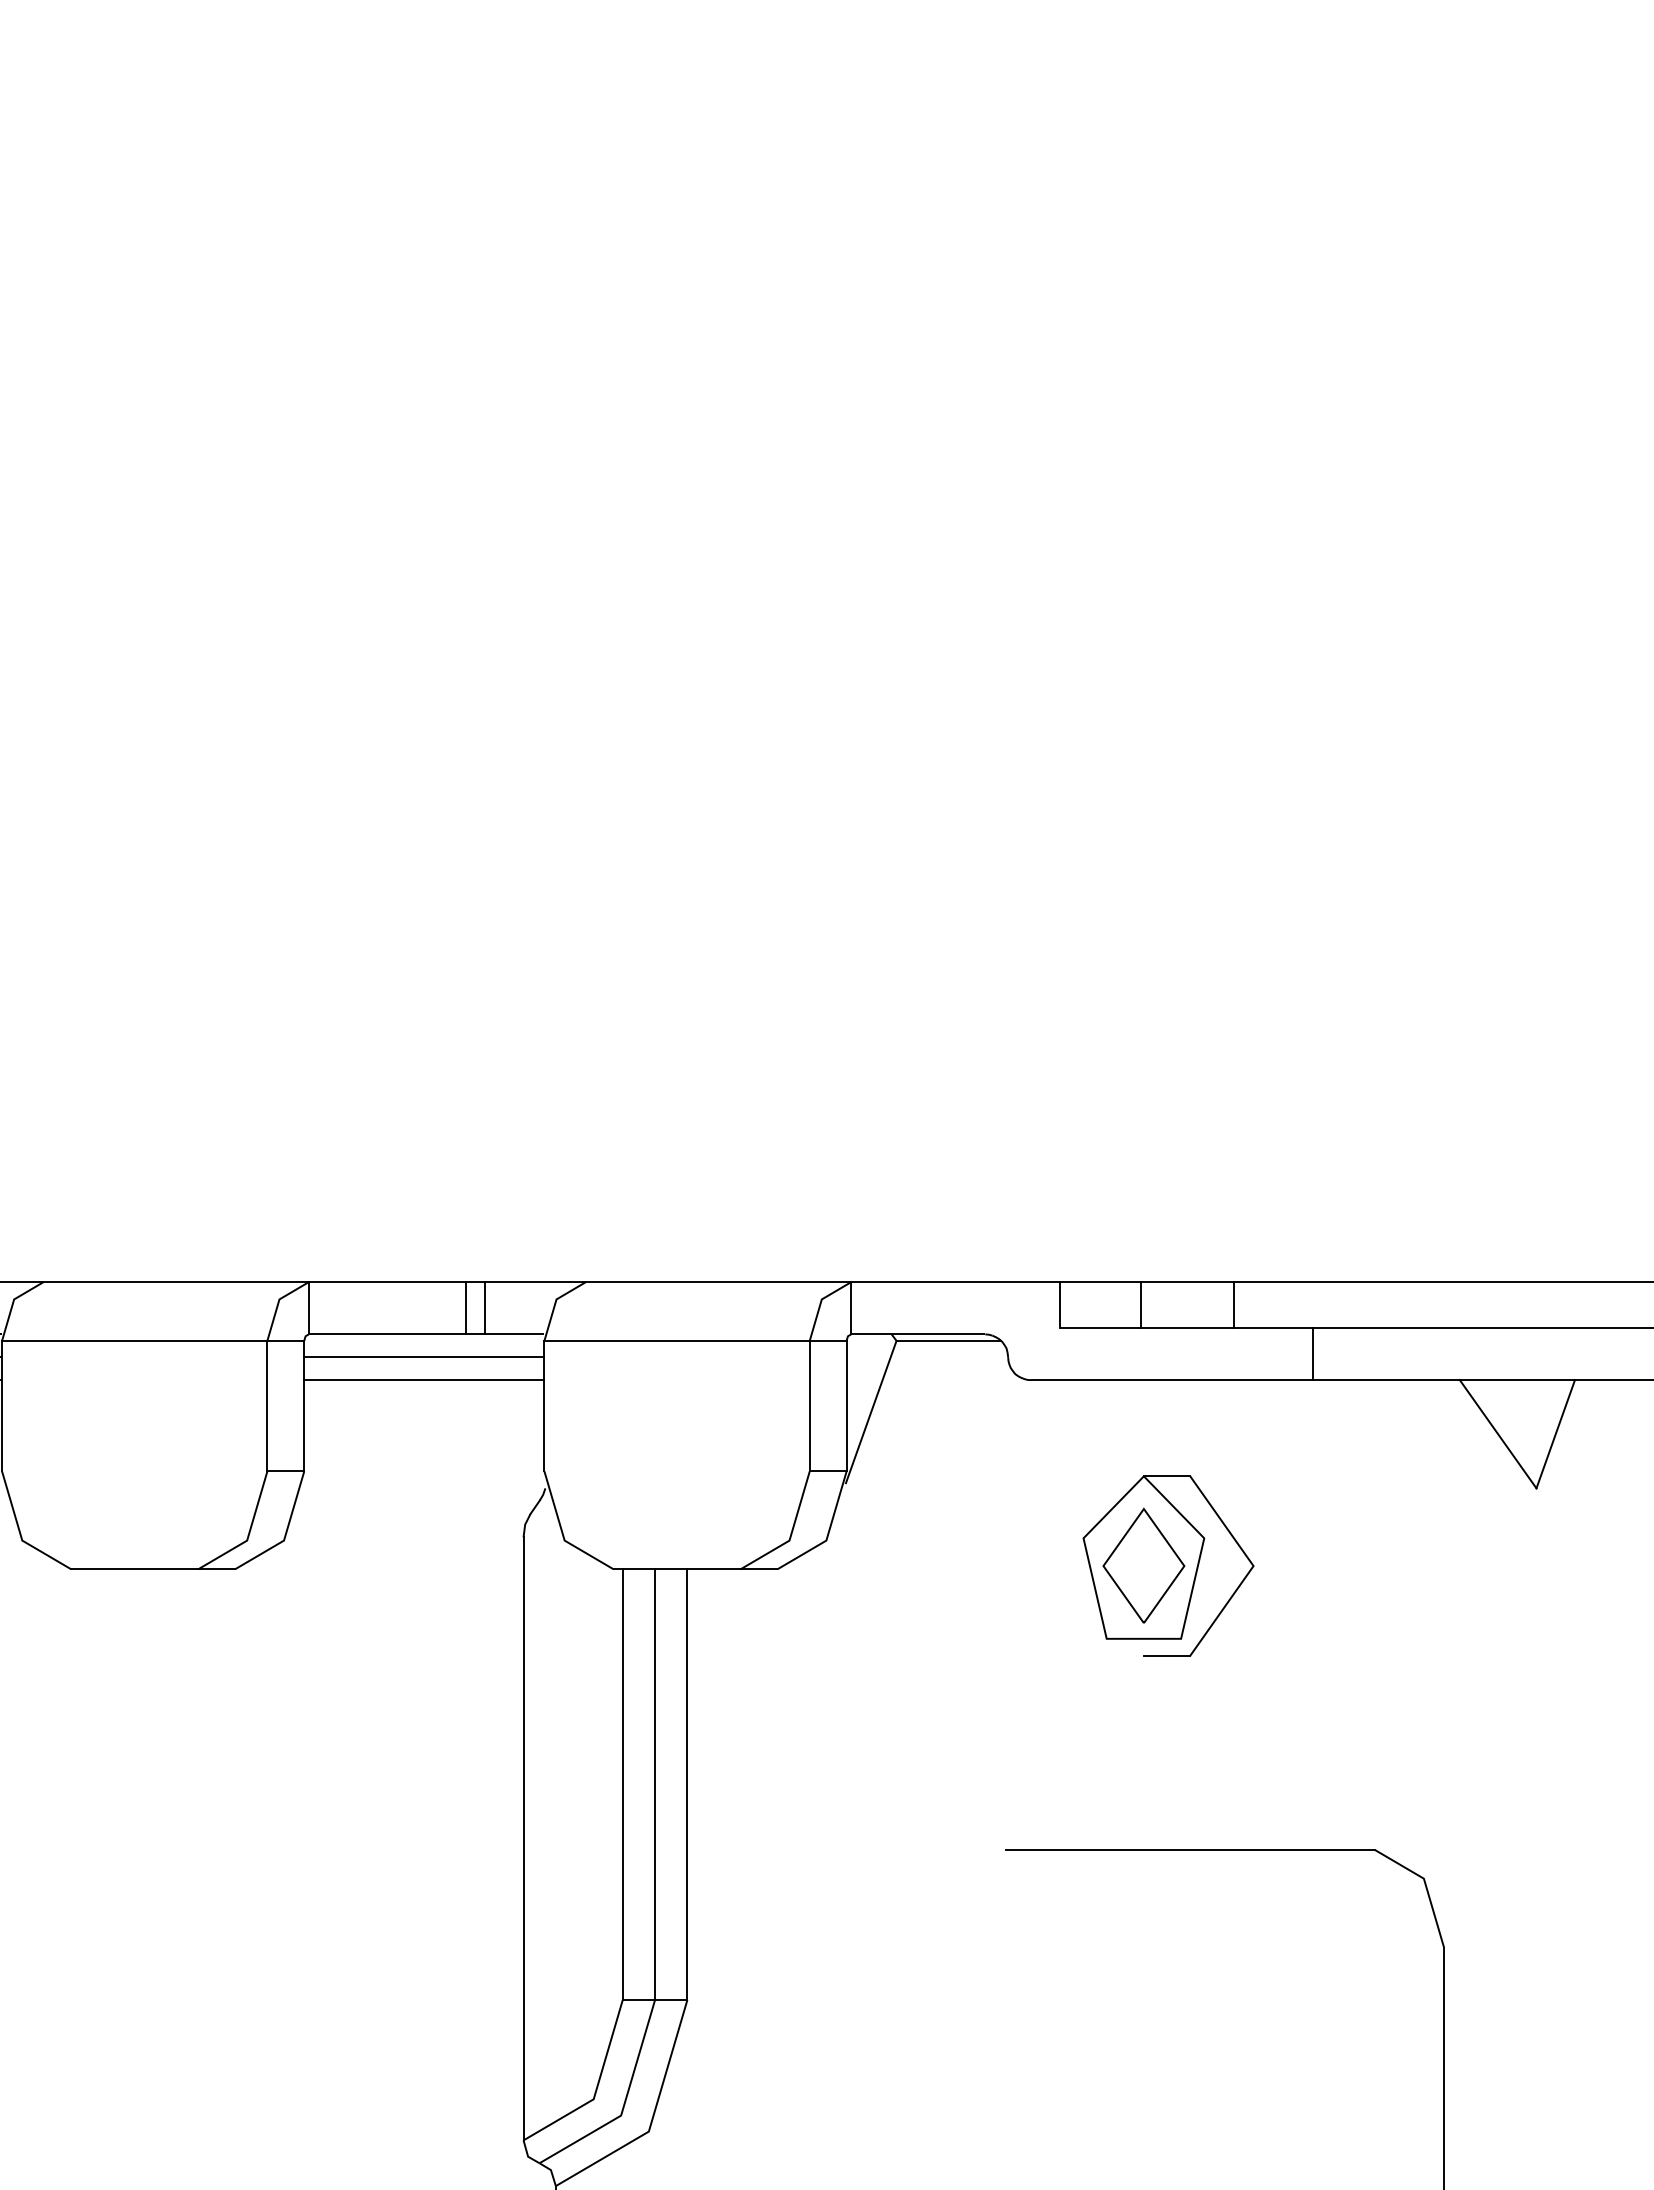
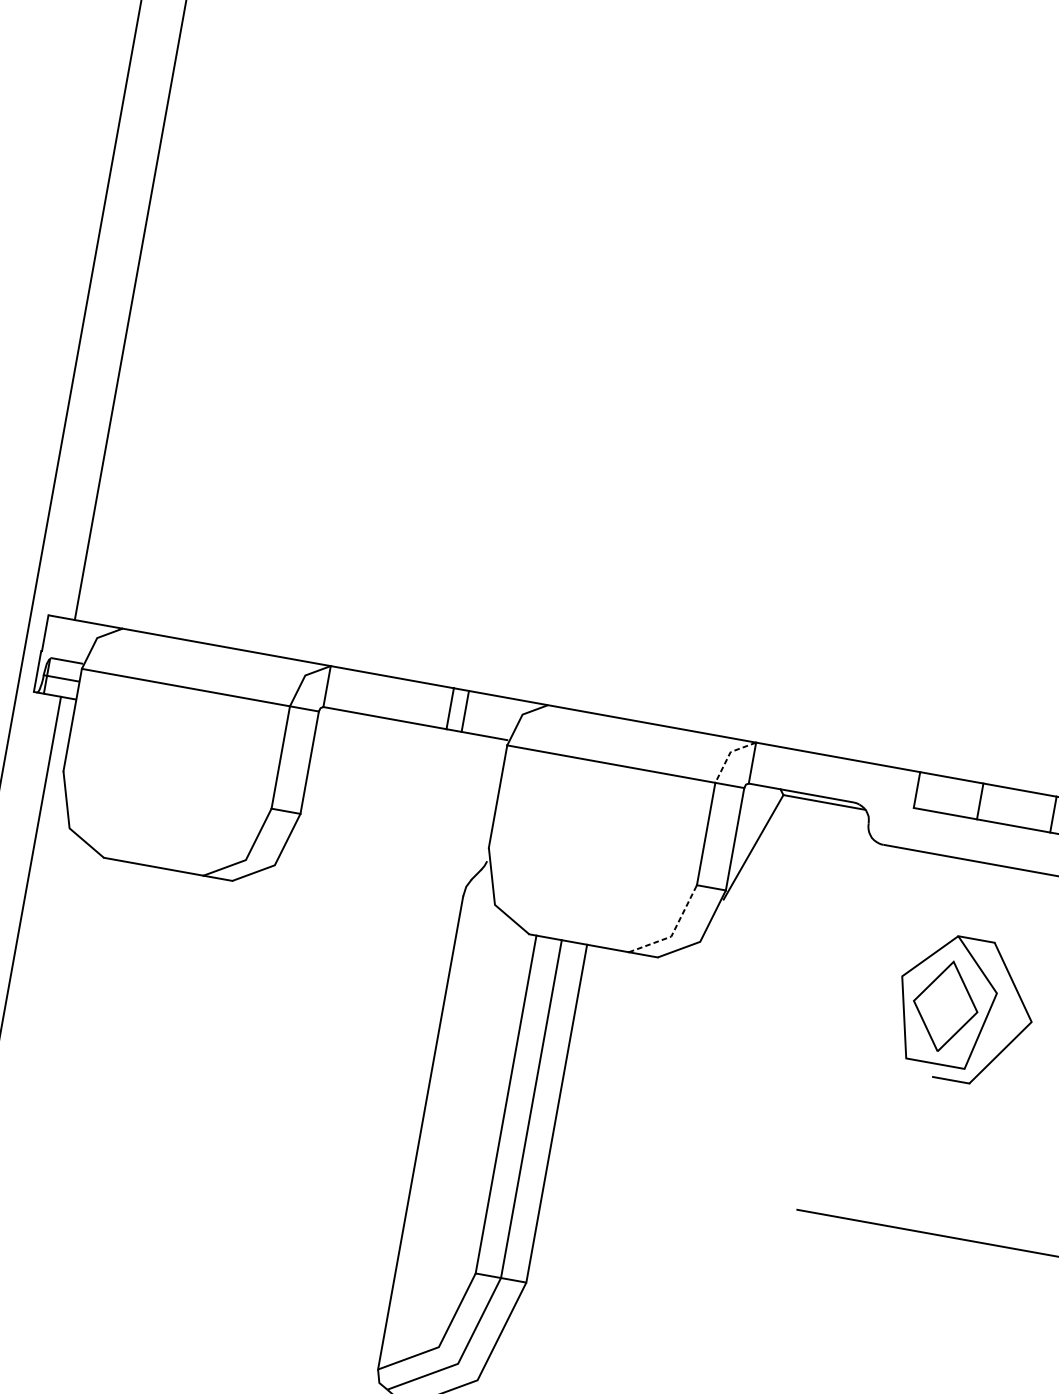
line: (820, 1303) -> (729, 755), solid -> dashed
line: (424, 1357) -> (410, 741), removed
line: (424, 1380) -> (407, 759), removed
line: (791, 1533) -> (673, 931), solid -> dashed

